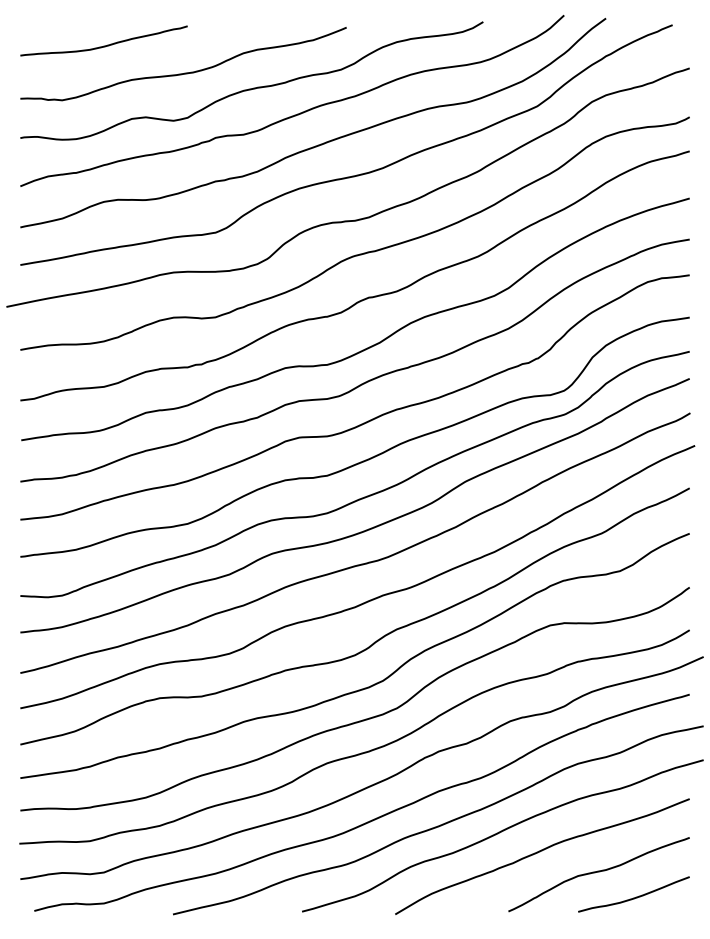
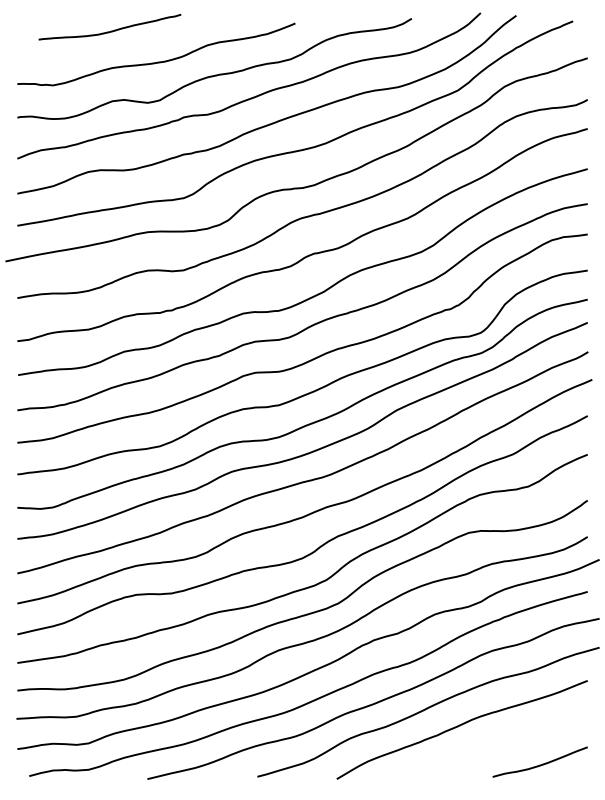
curve: (103, 45) -> (109, 31), moved
curve: (598, 872) -> (509, 743), removed

